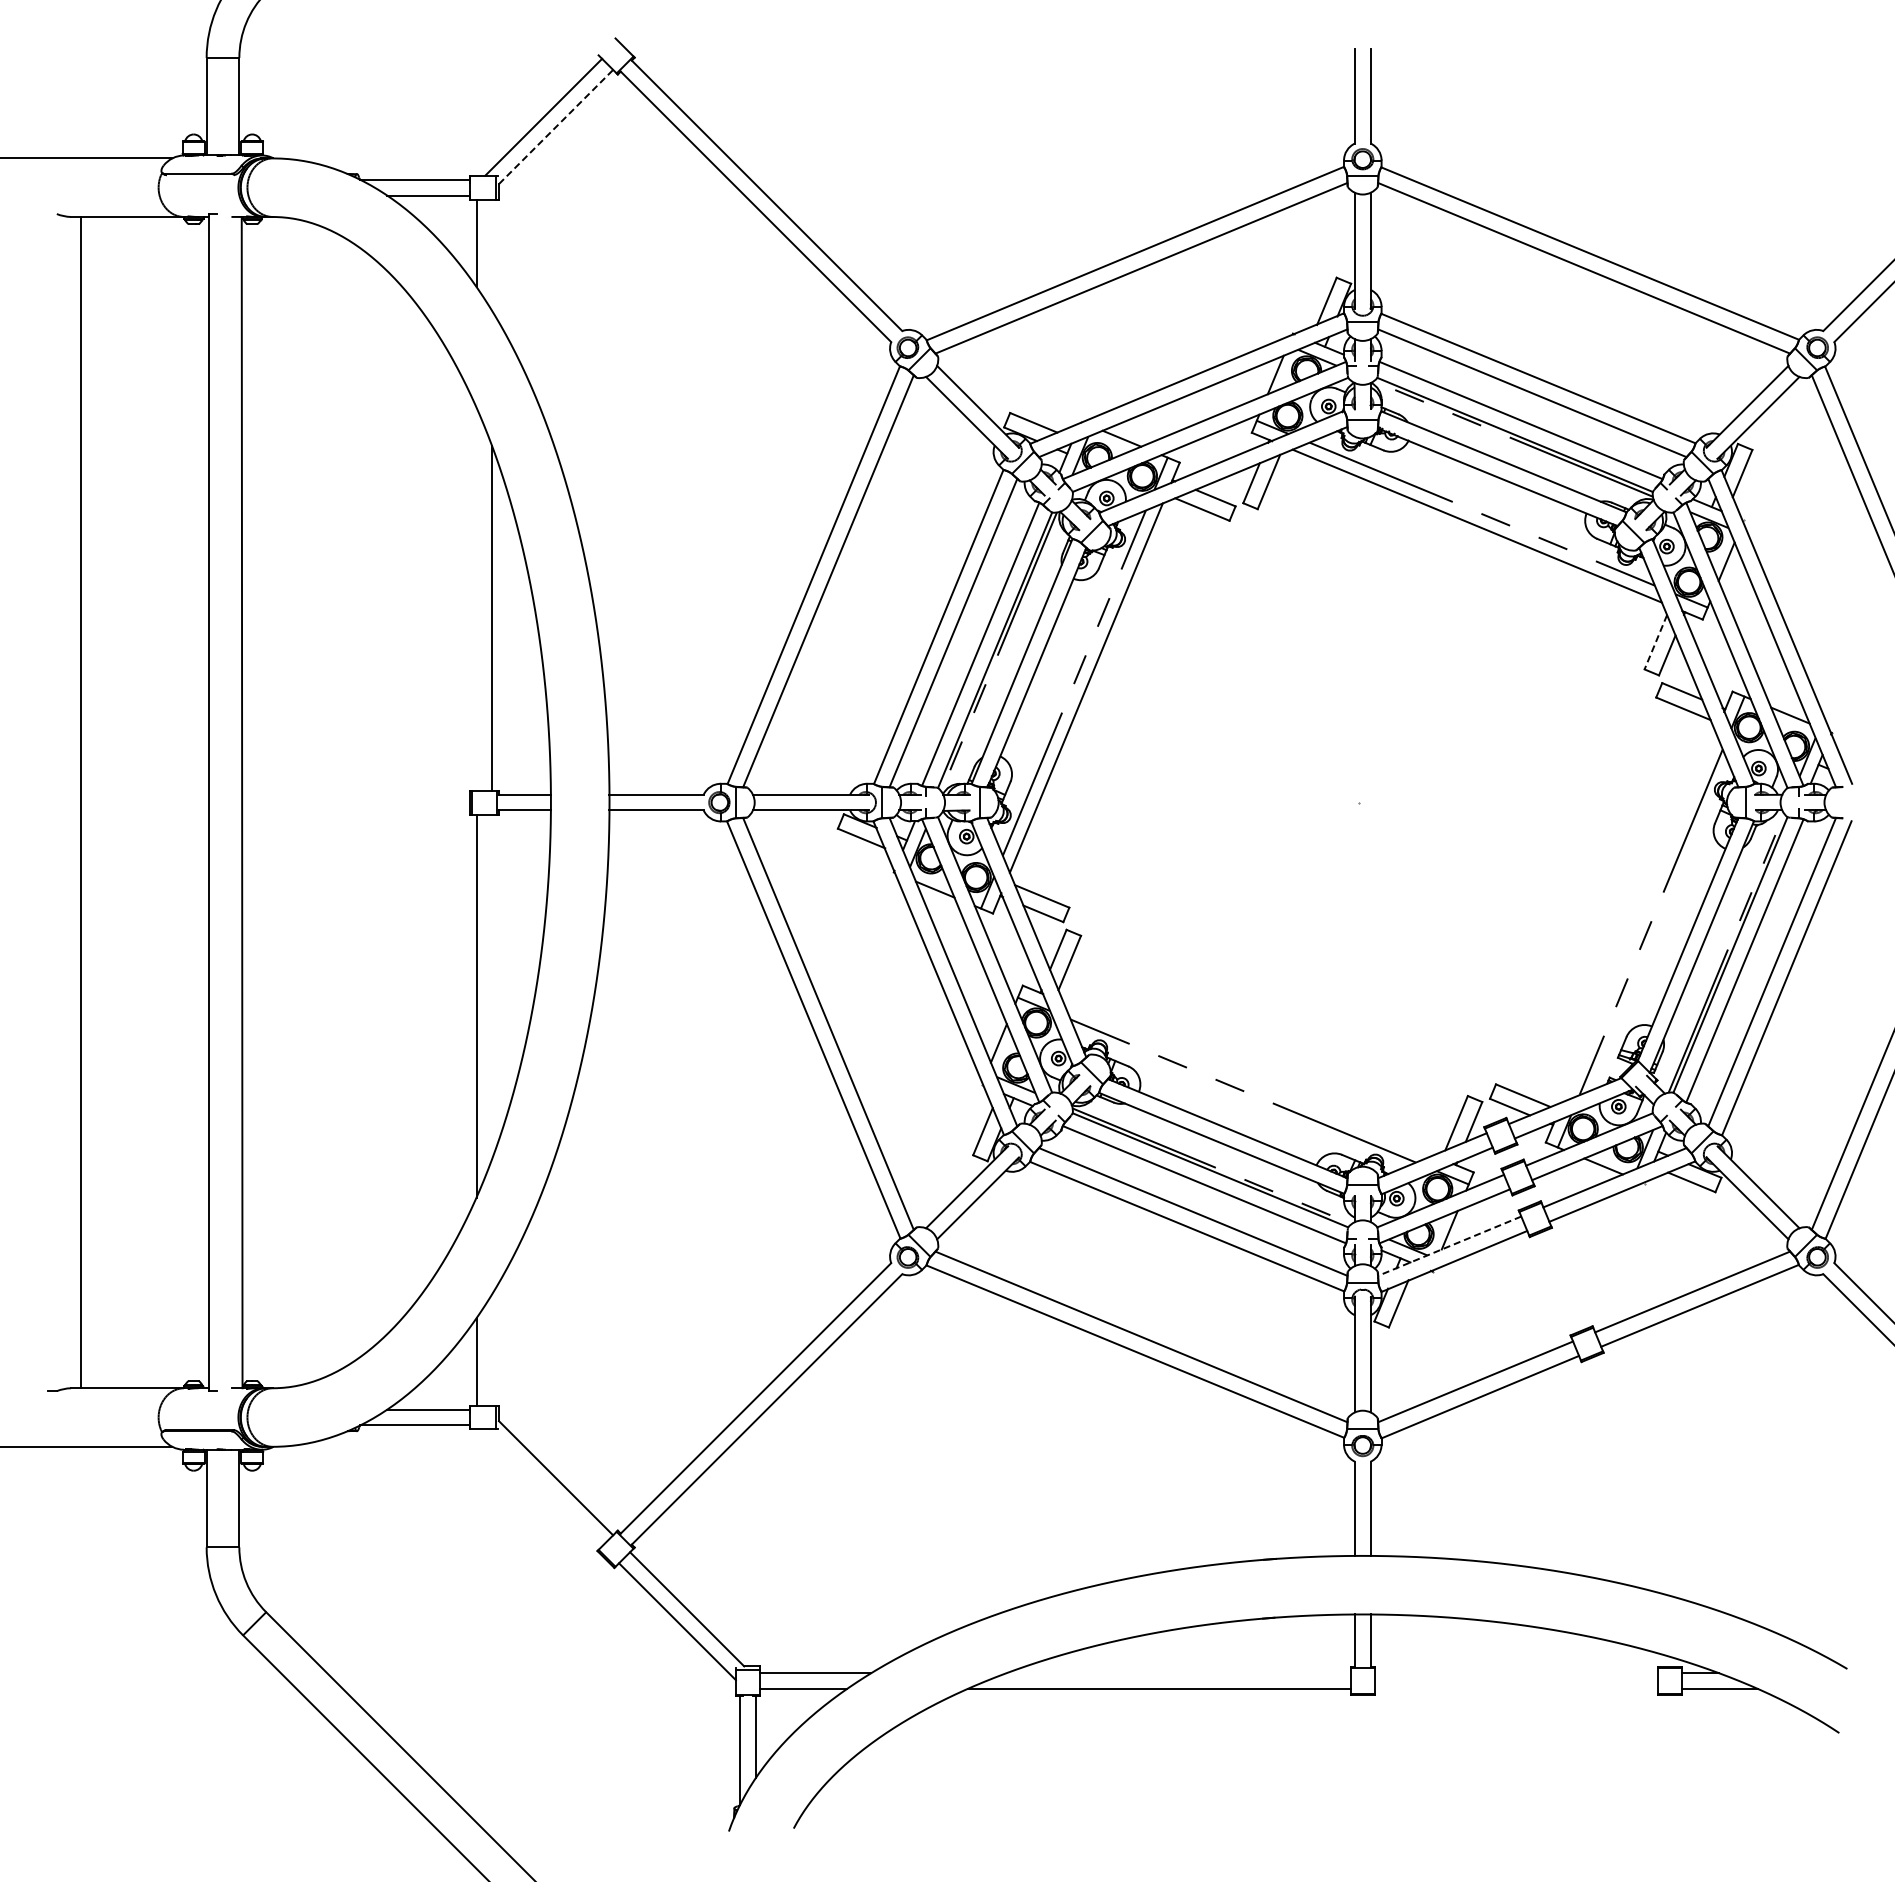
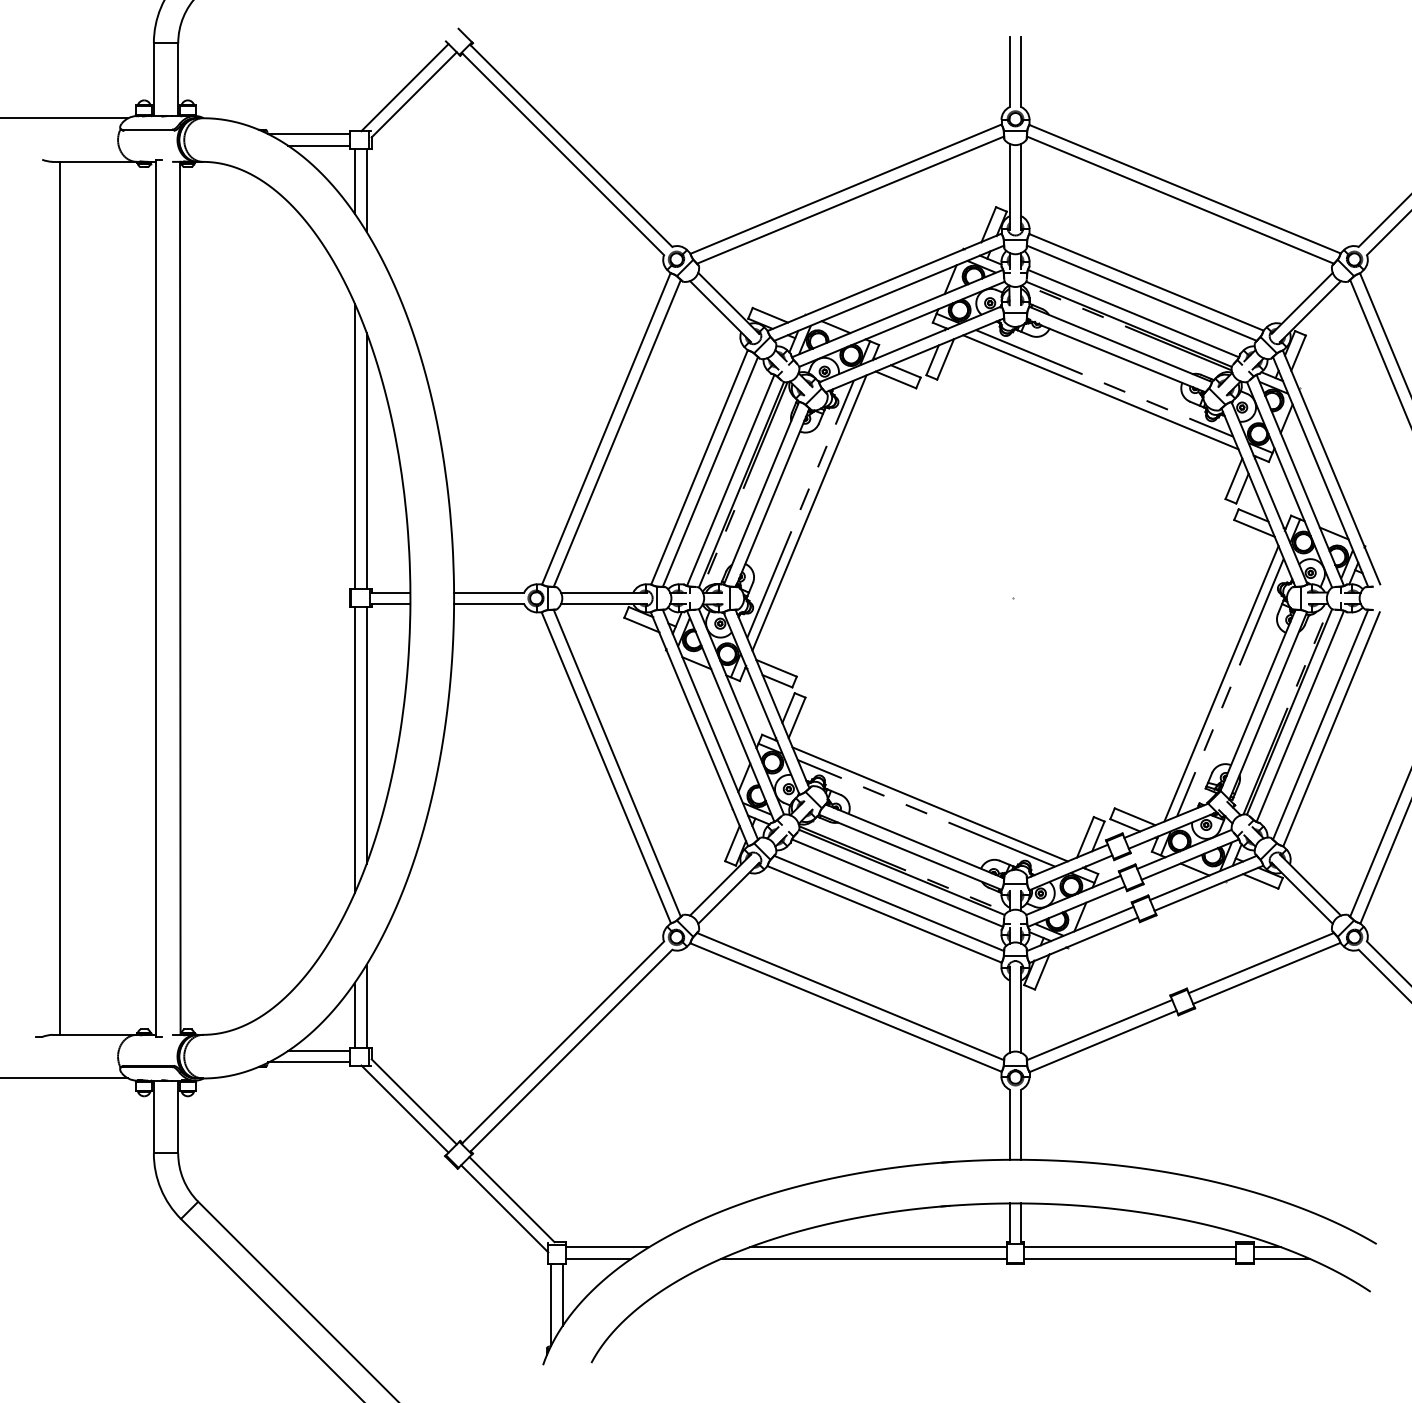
line: (556, 126) -> (414, 94), dashed -> solid
line: (492, 254) -> (366, 189), added
line: (476, 598) -> (354, 446), added
line: (1655, 642) -> (1233, 479), dashed -> solid
line: (1638, 916) -> (1221, 683), added
line: (492, 986) -> (366, 735), added
line: (1247, 1078) -> (929, 803), added
line: (1449, 1246) -> (1080, 929), dashed -> solid
line: (492, 1349) -> (366, 1005), added
line: (543, 1487) -> (404, 1108), added
line: (1178, 1673) -> (878, 1247), added
line: (1516, 1673) -> (1130, 1247), added
line: (1516, 1688) -> (1130, 1258), added

